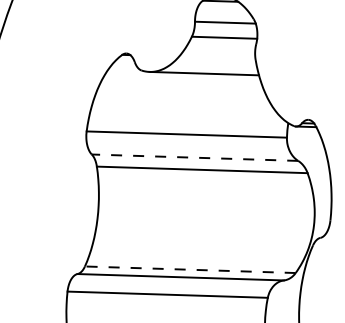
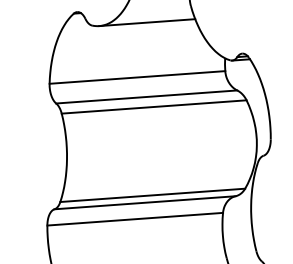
line: (194, 157) -> (146, 96), dashed -> solid
line: (189, 269) -> (151, 195), dashed -> solid

